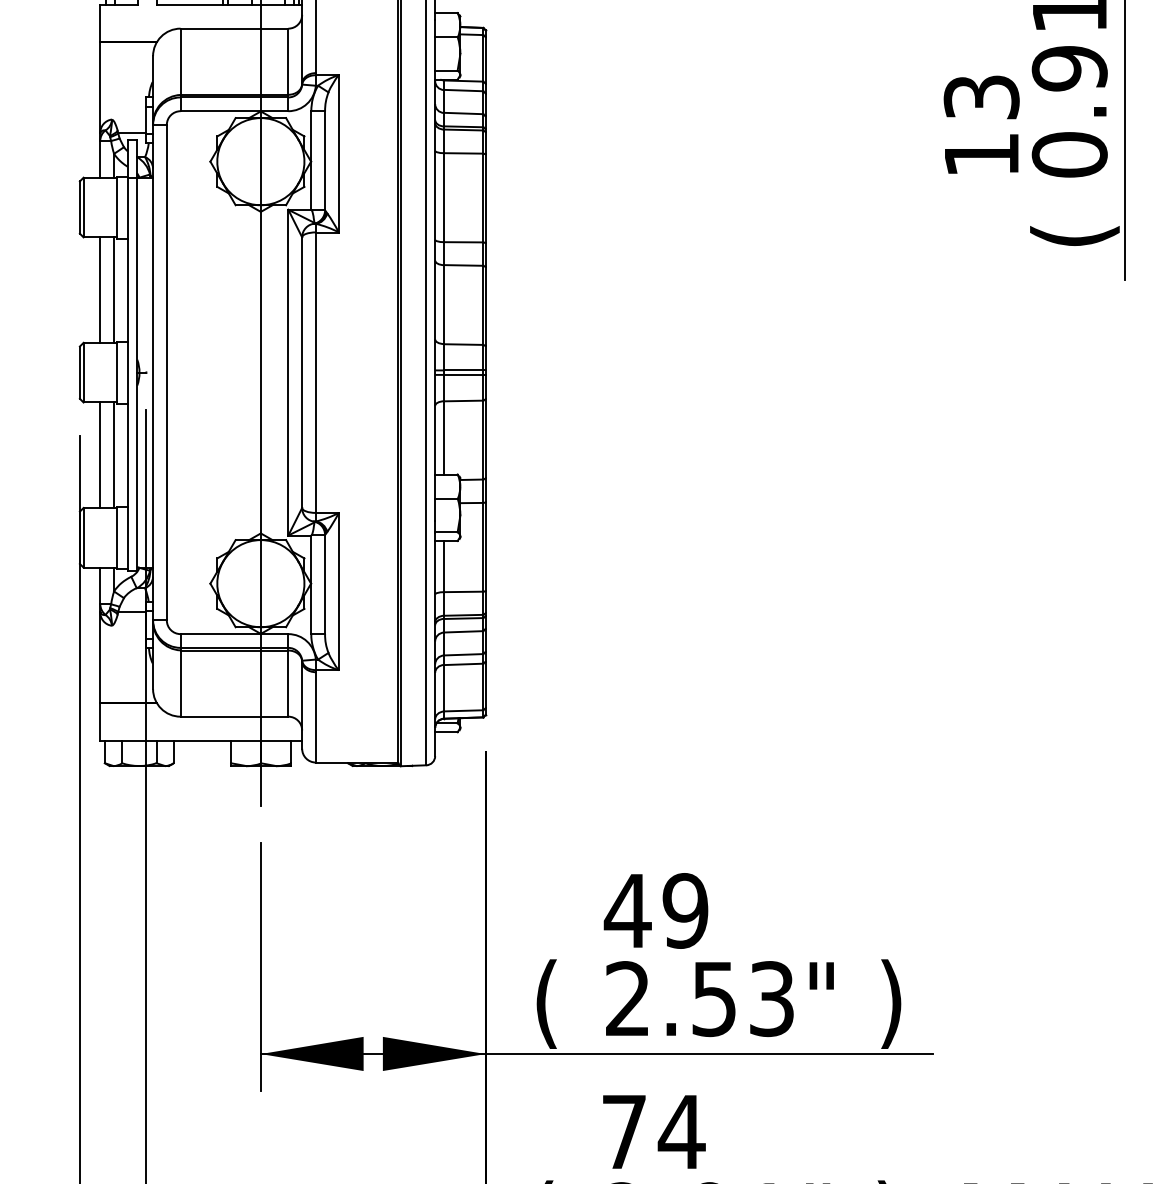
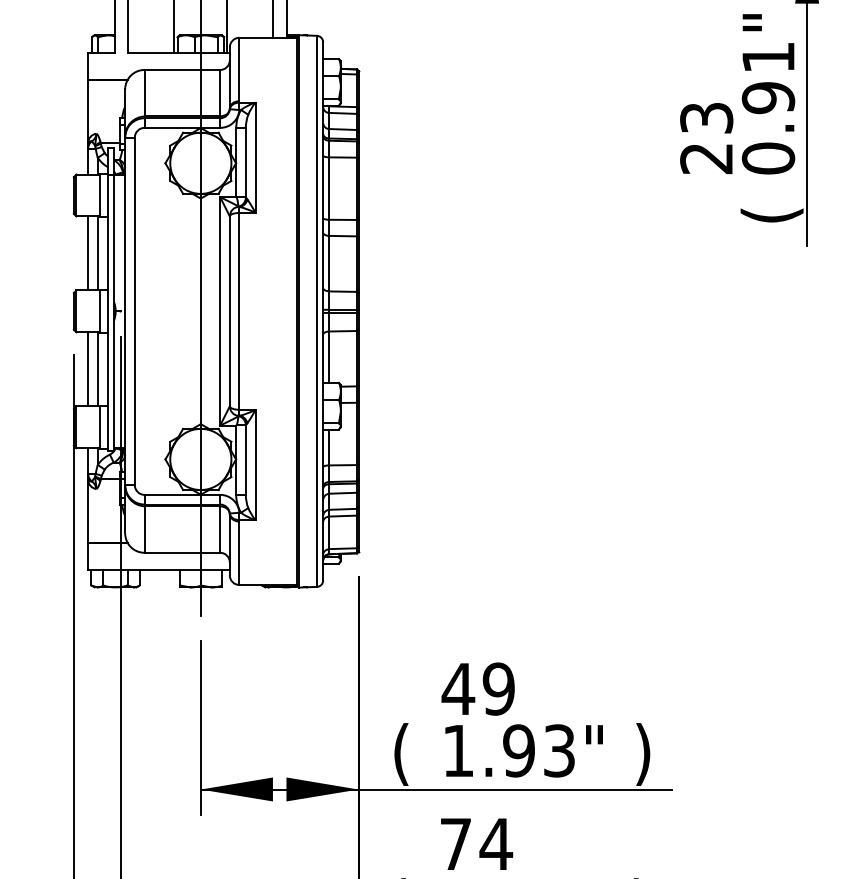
text: (981, 156) -> (706, 159), 13 -> 23
text: (670, 998) -> (488, 750), 2.53" -> 1.93"

